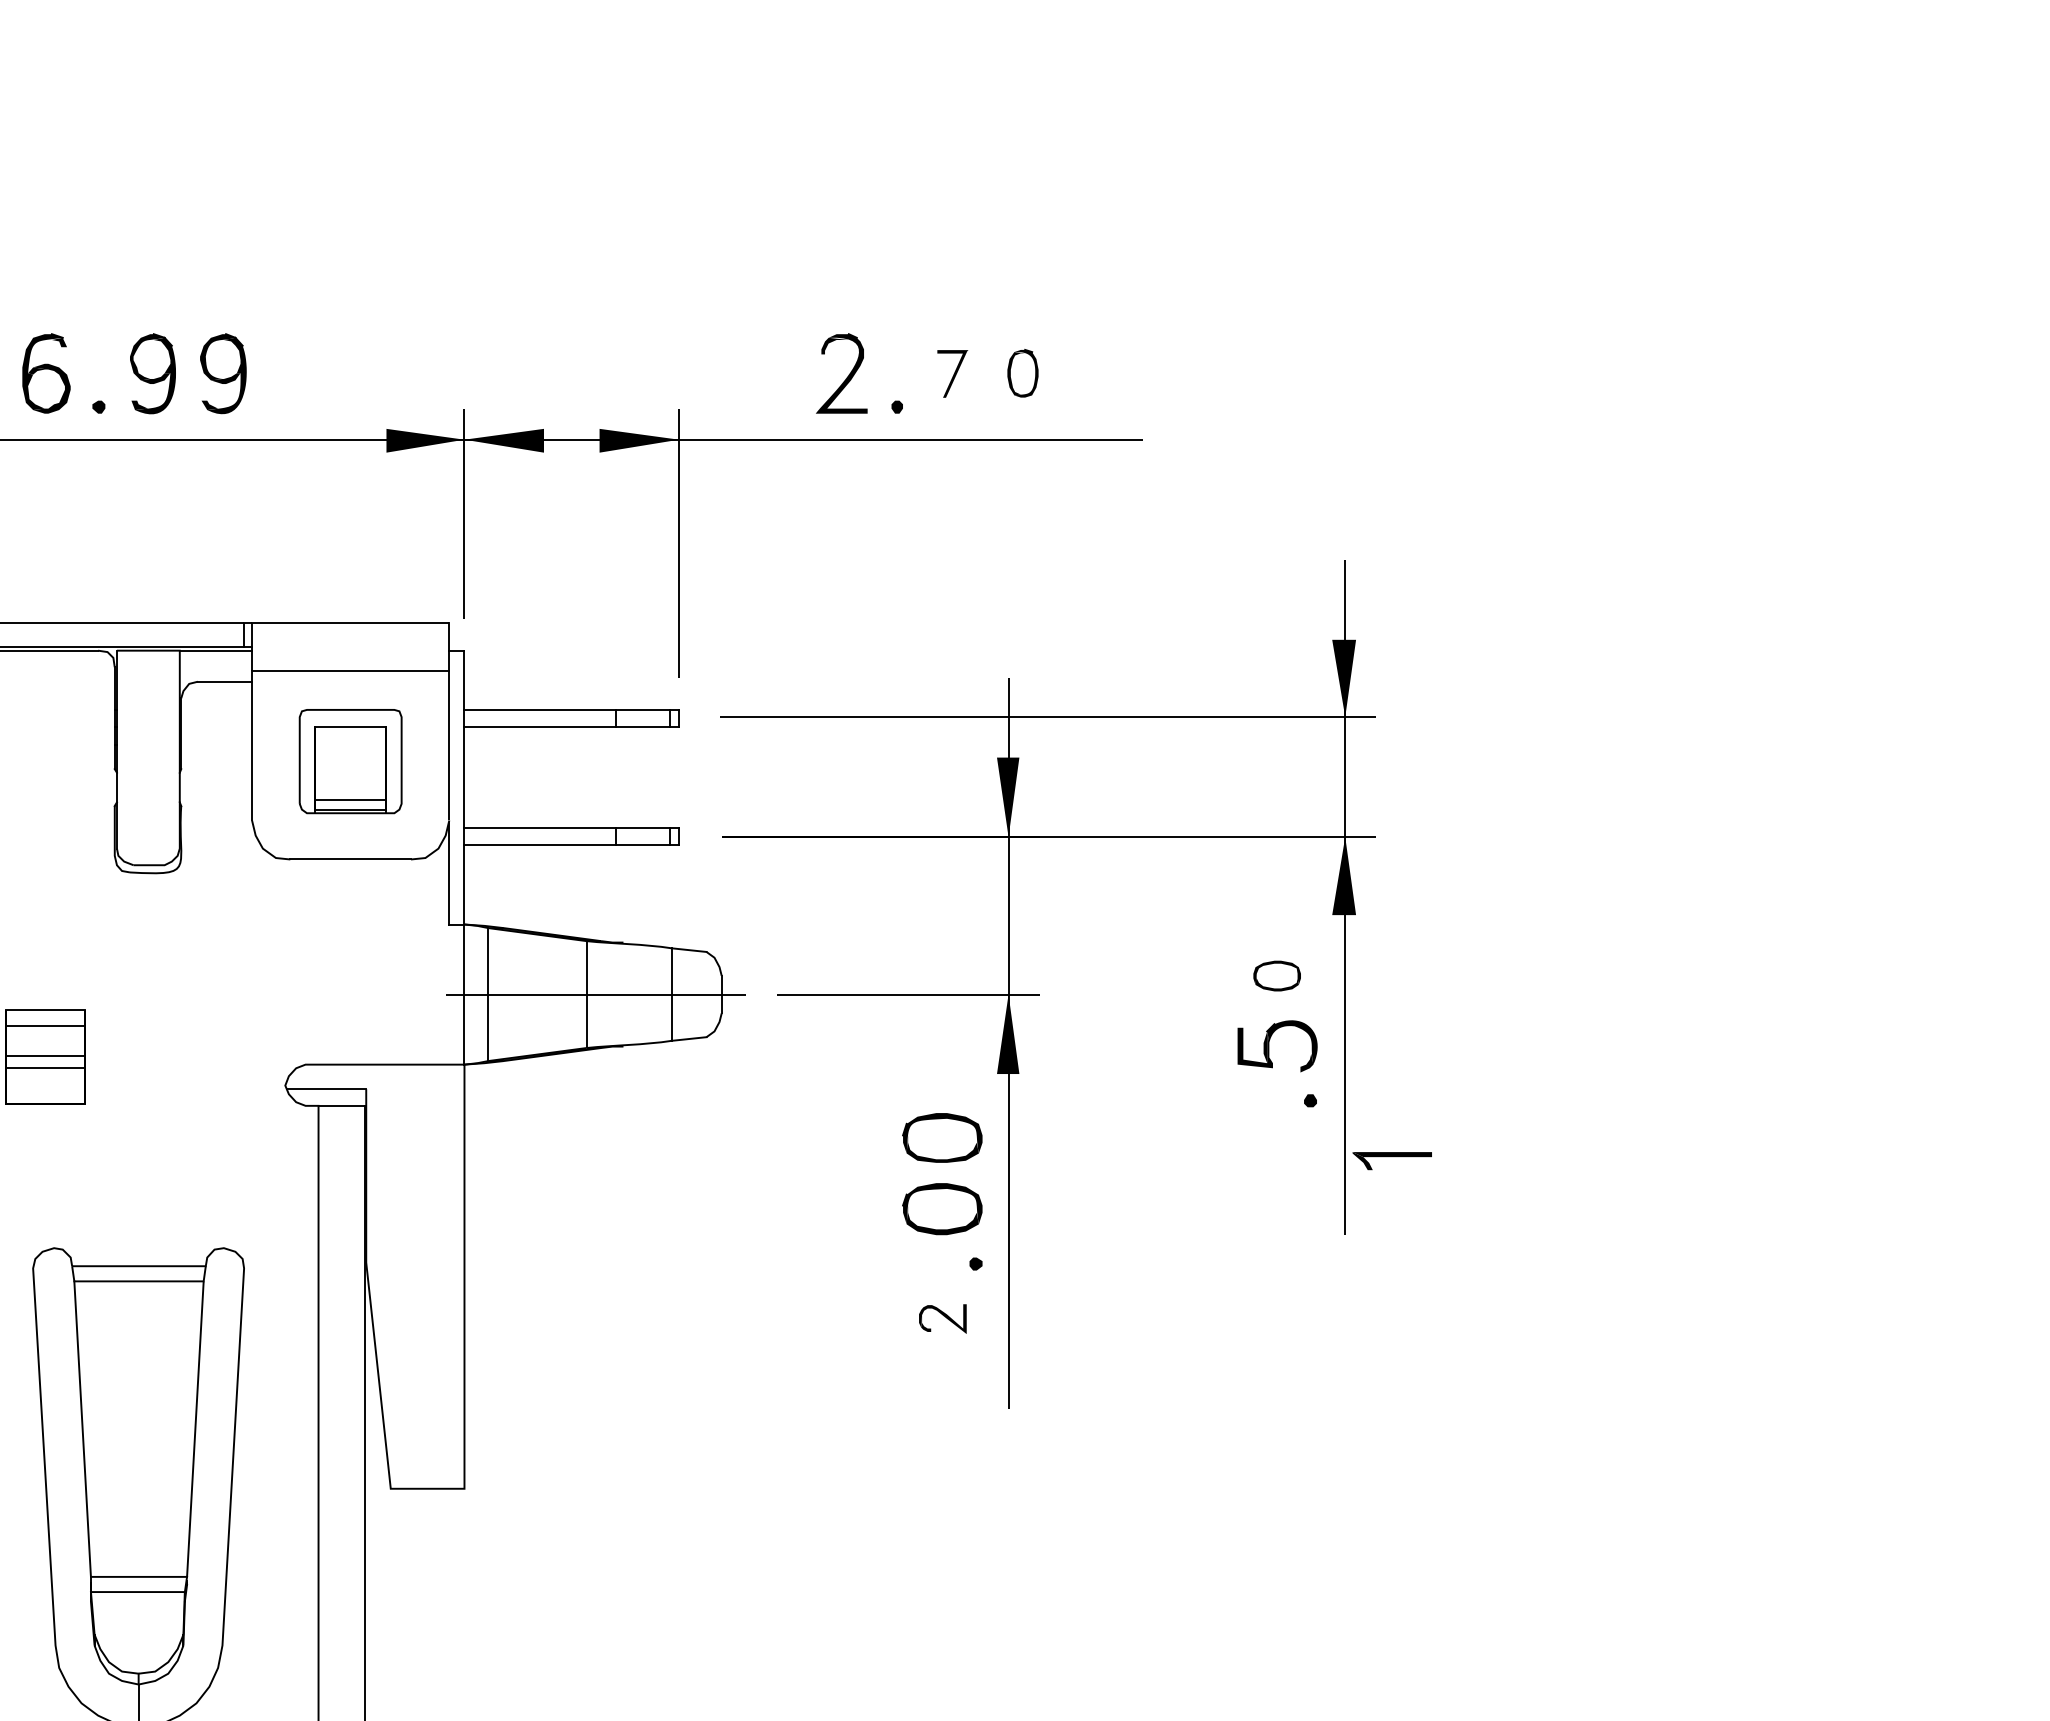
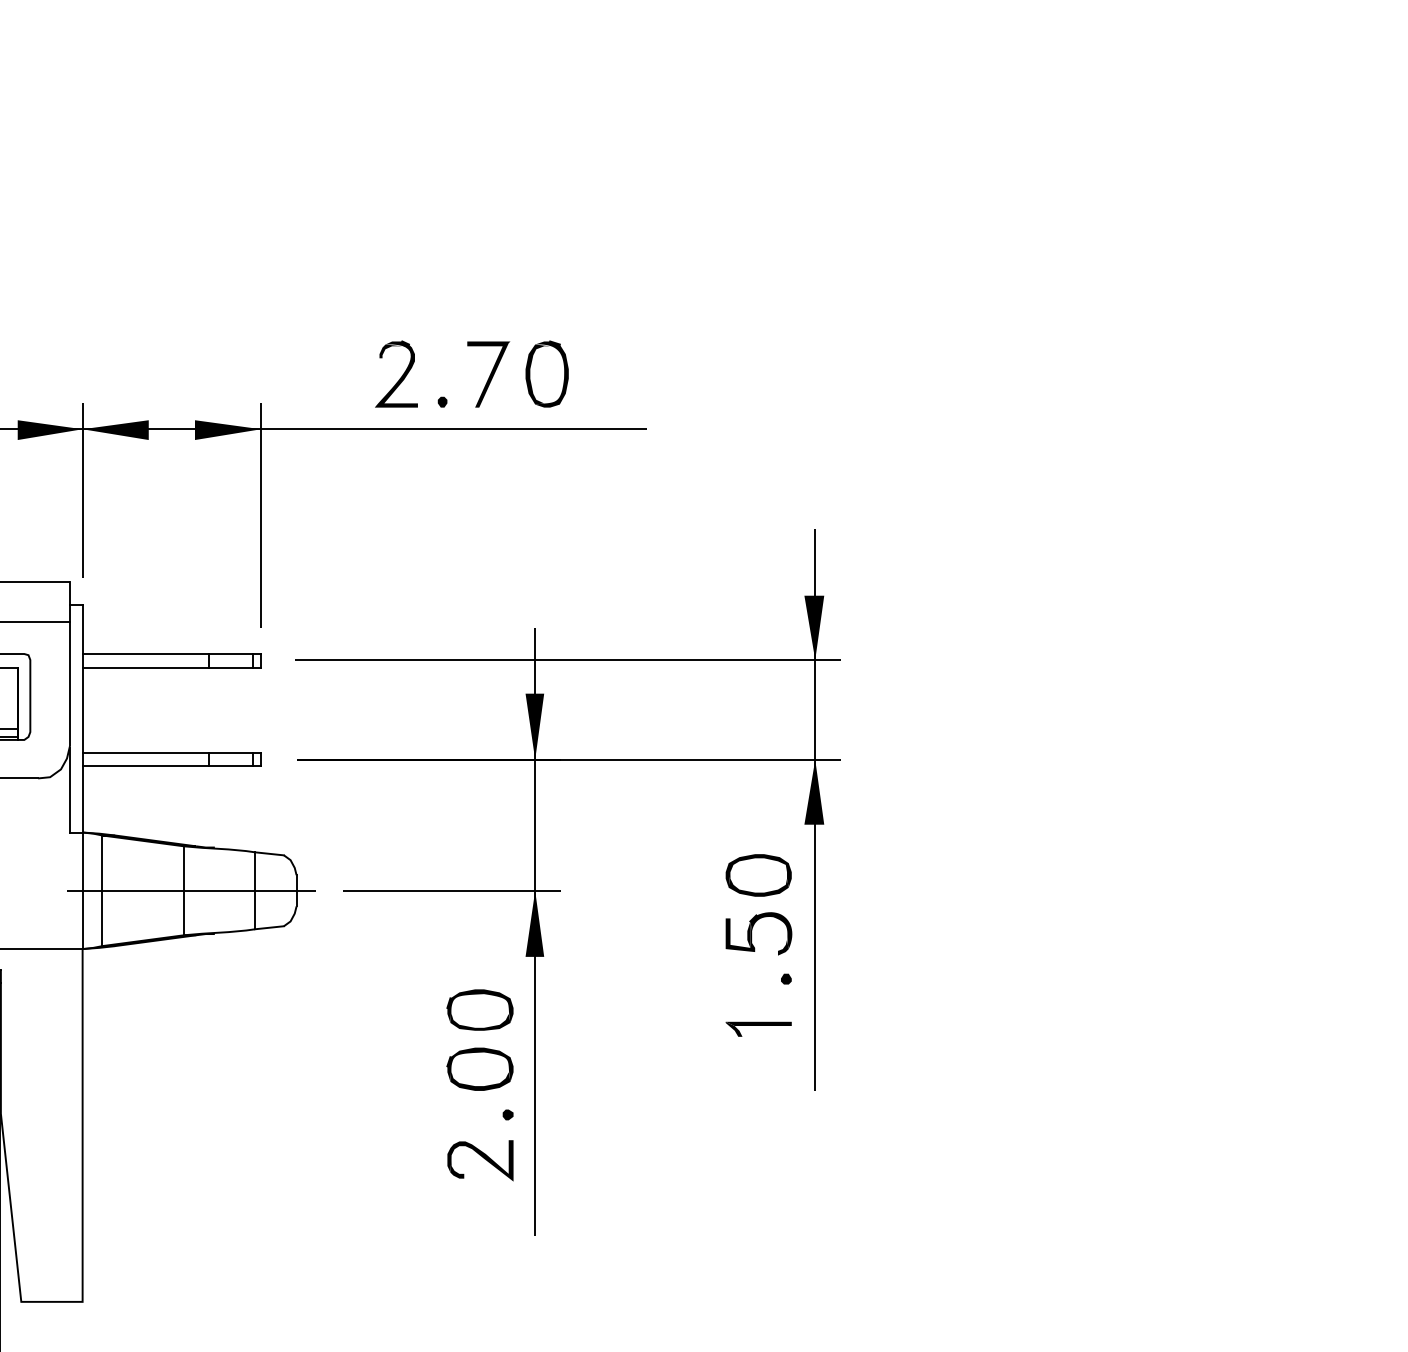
part: (952, 373) -> (488, 374), size x1.67
part: (1022, 373) -> (546, 374), size x1.67
part: (1276, 975) -> (758, 874), size x1.67
part: (1391, 1161) -> (758, 1029), moved
part: (942, 1318) -> (480, 1160), size x1.67

